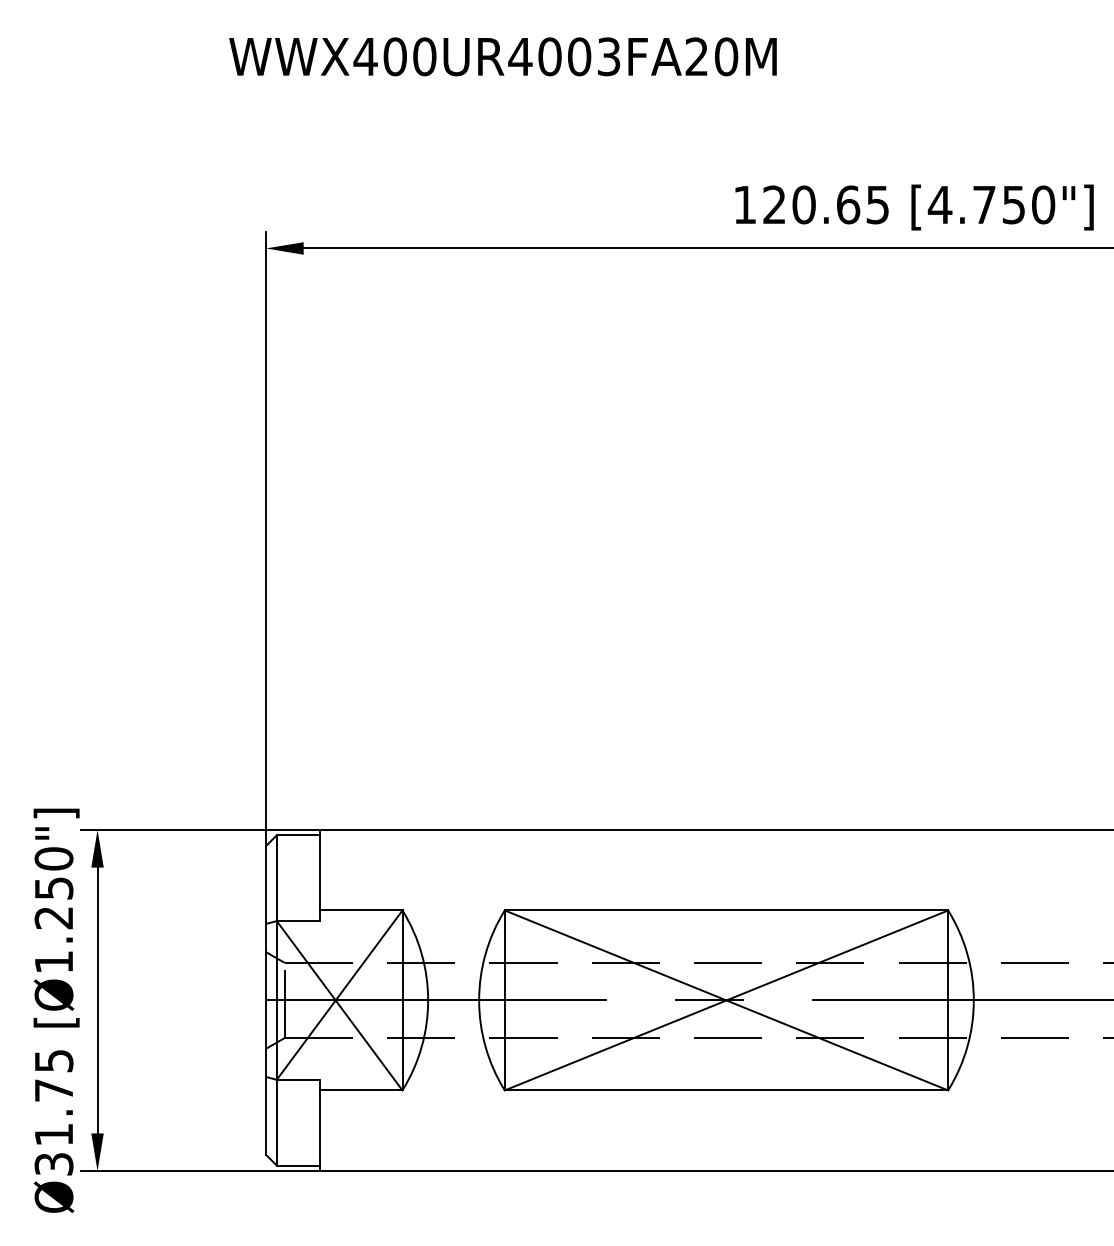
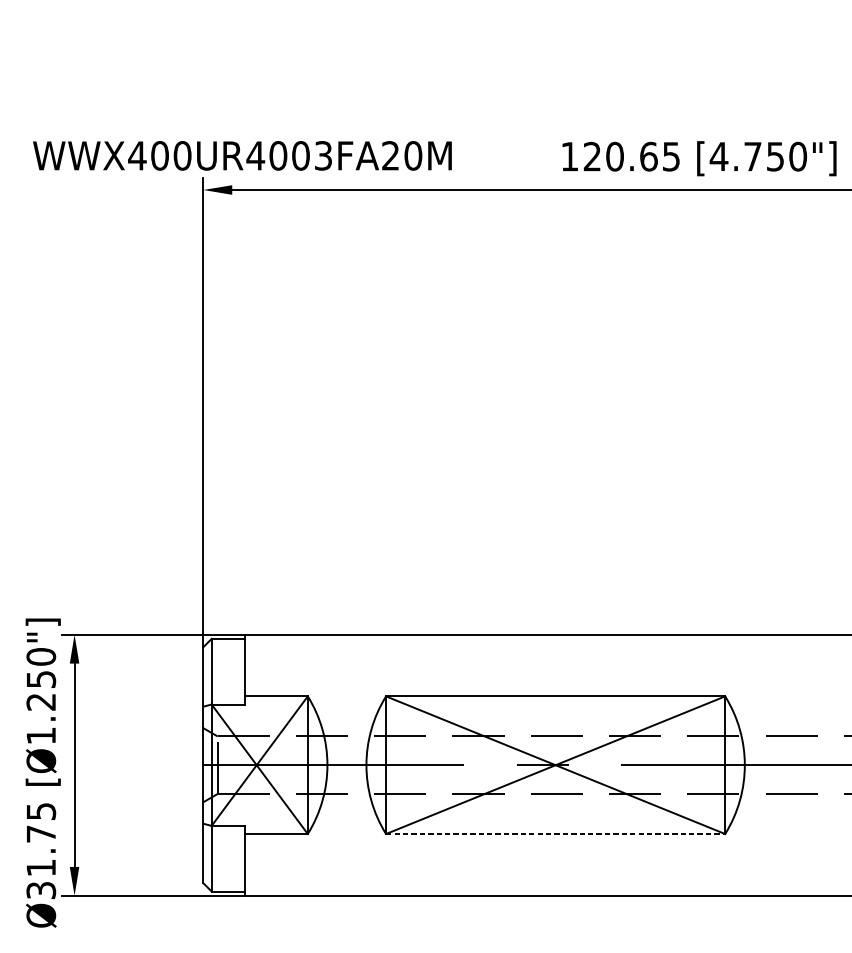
text: (502, 56) -> (242, 155), moved
line: (726, 1090) -> (555, 834), solid -> dashed

